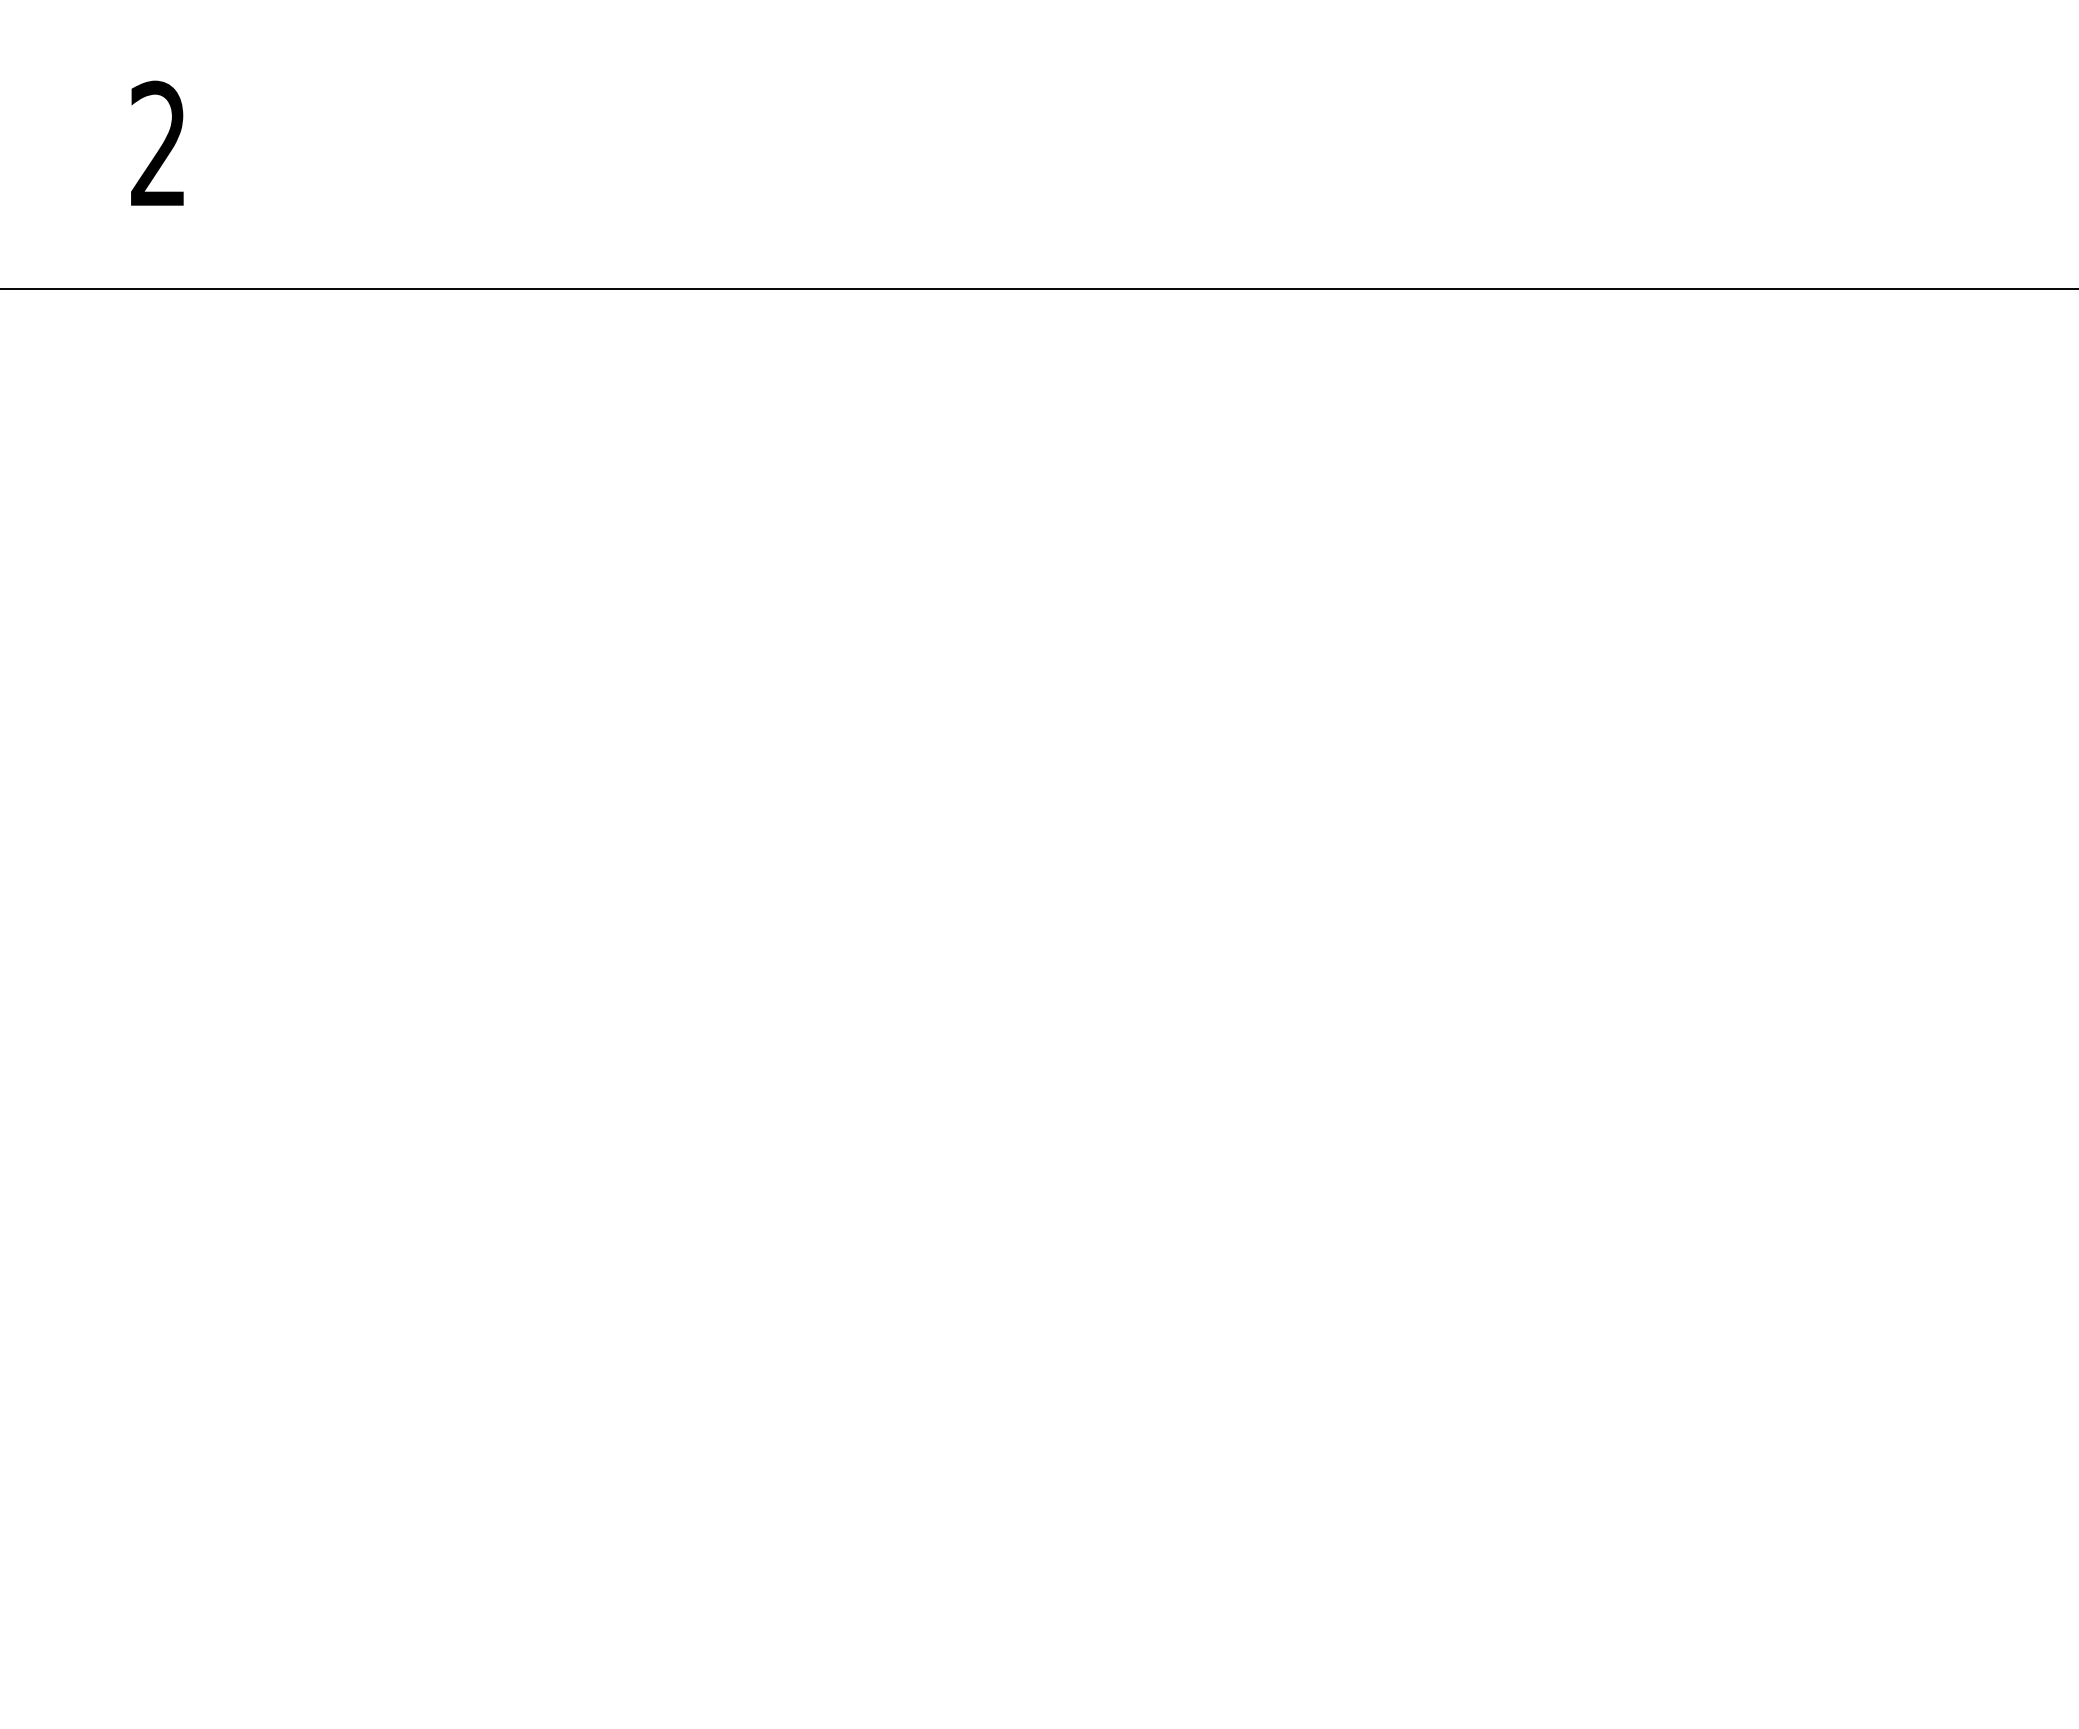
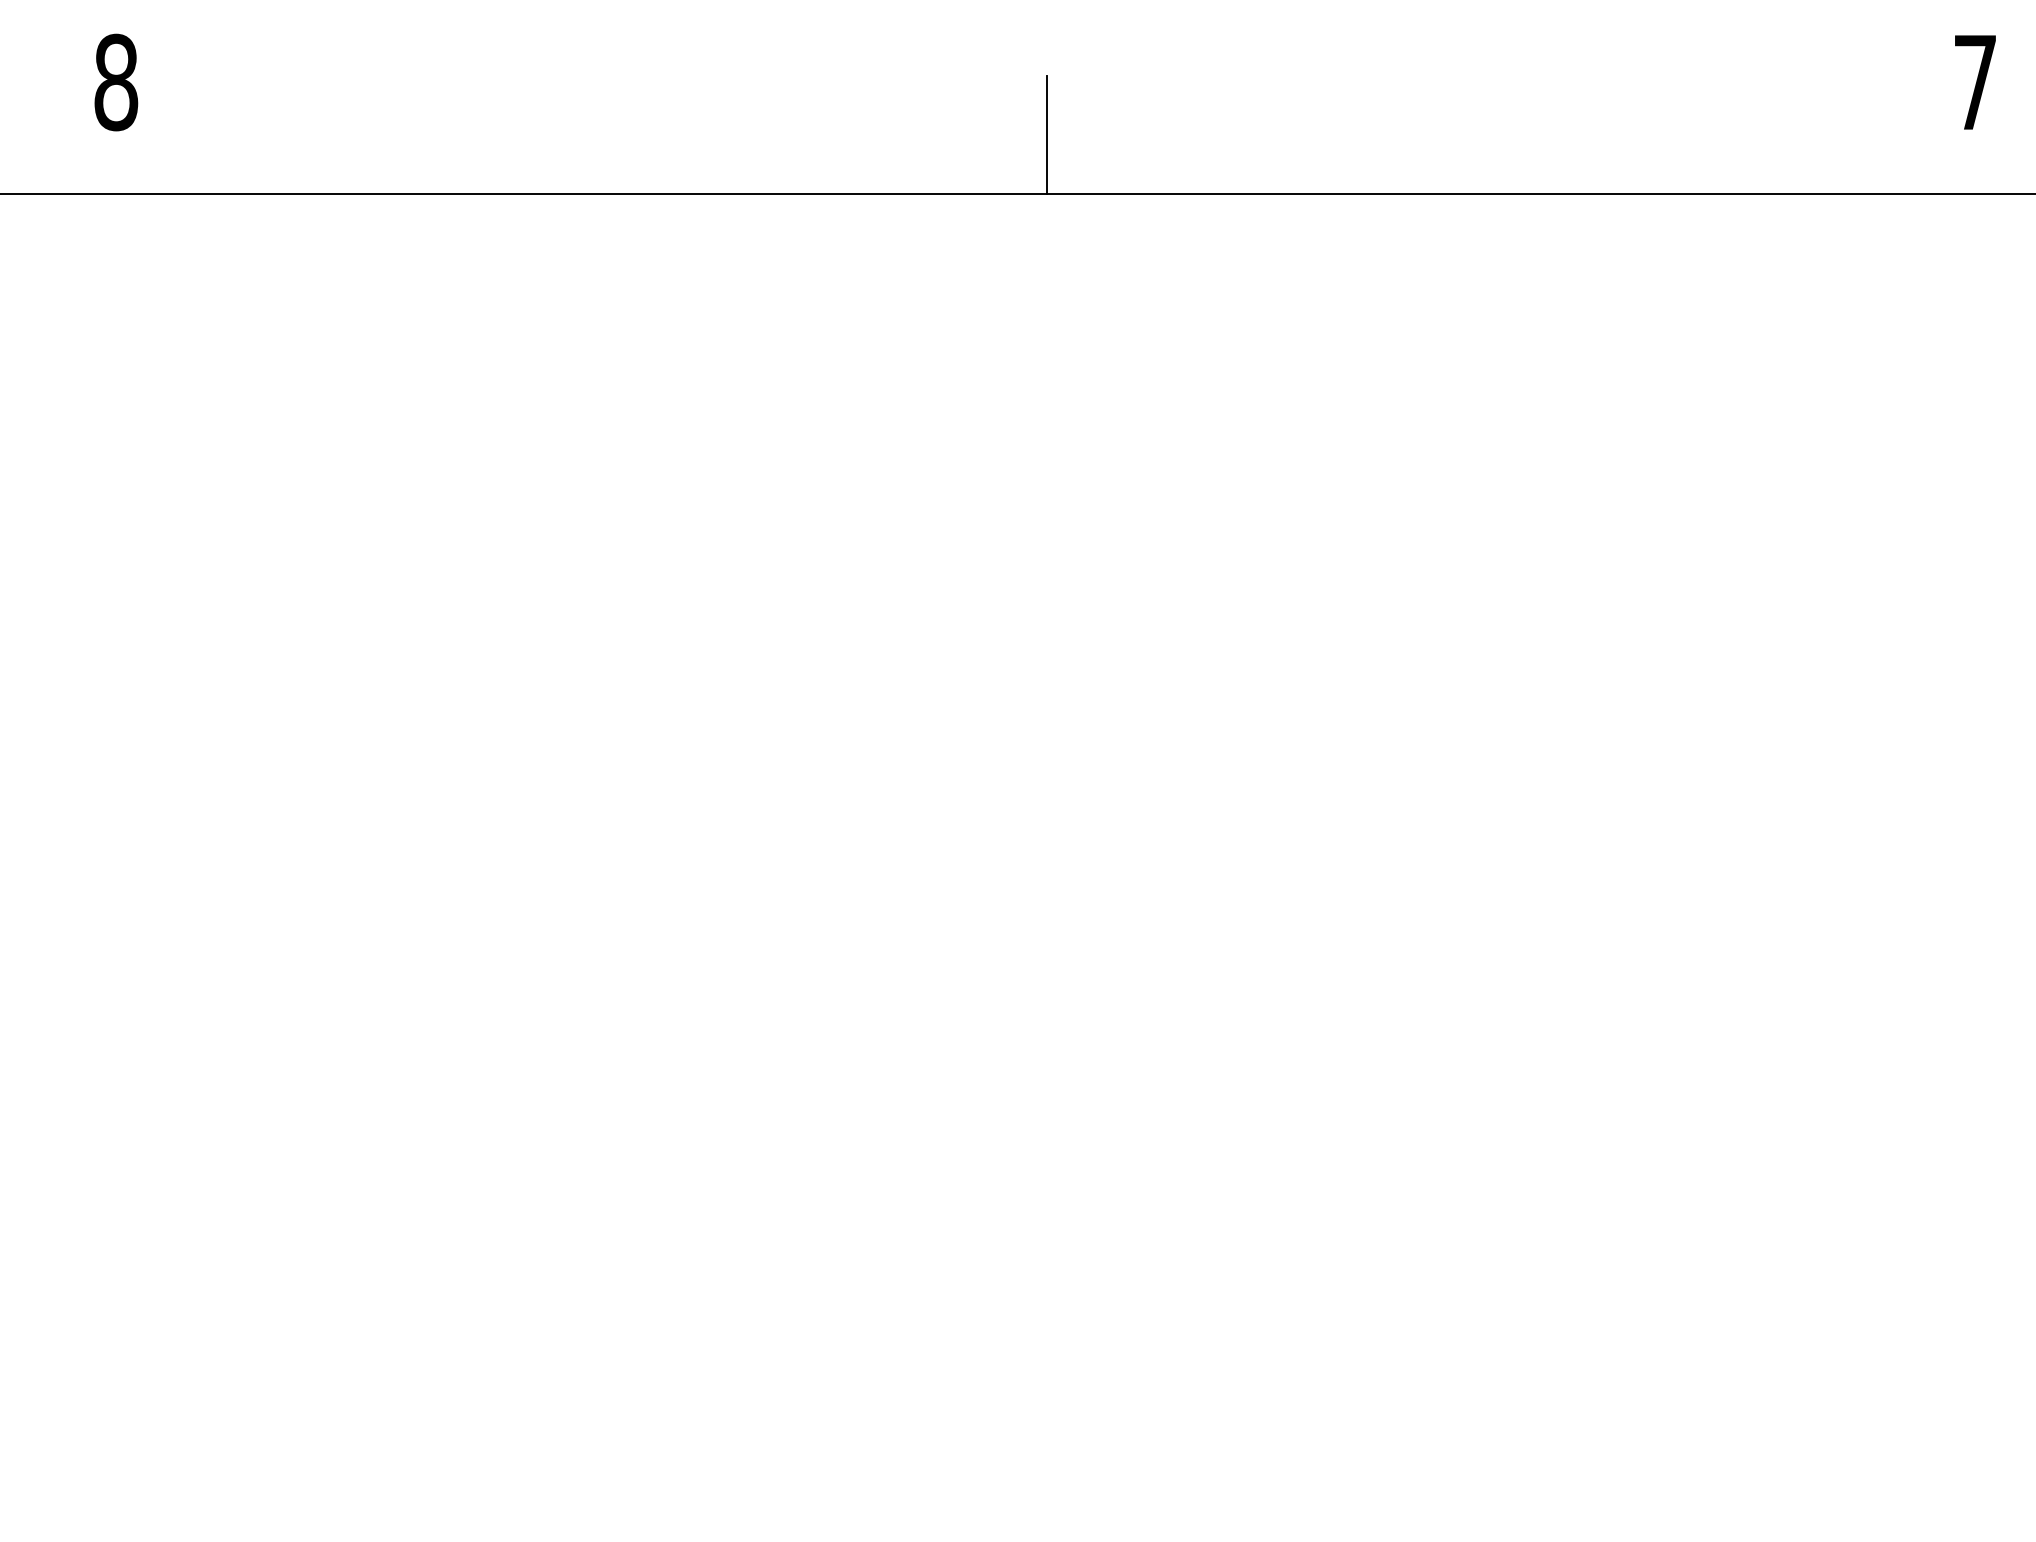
text: (159, 144) -> (116, 82), 2 -> 8
line: (1372, 212) -> (1046, 134), added

